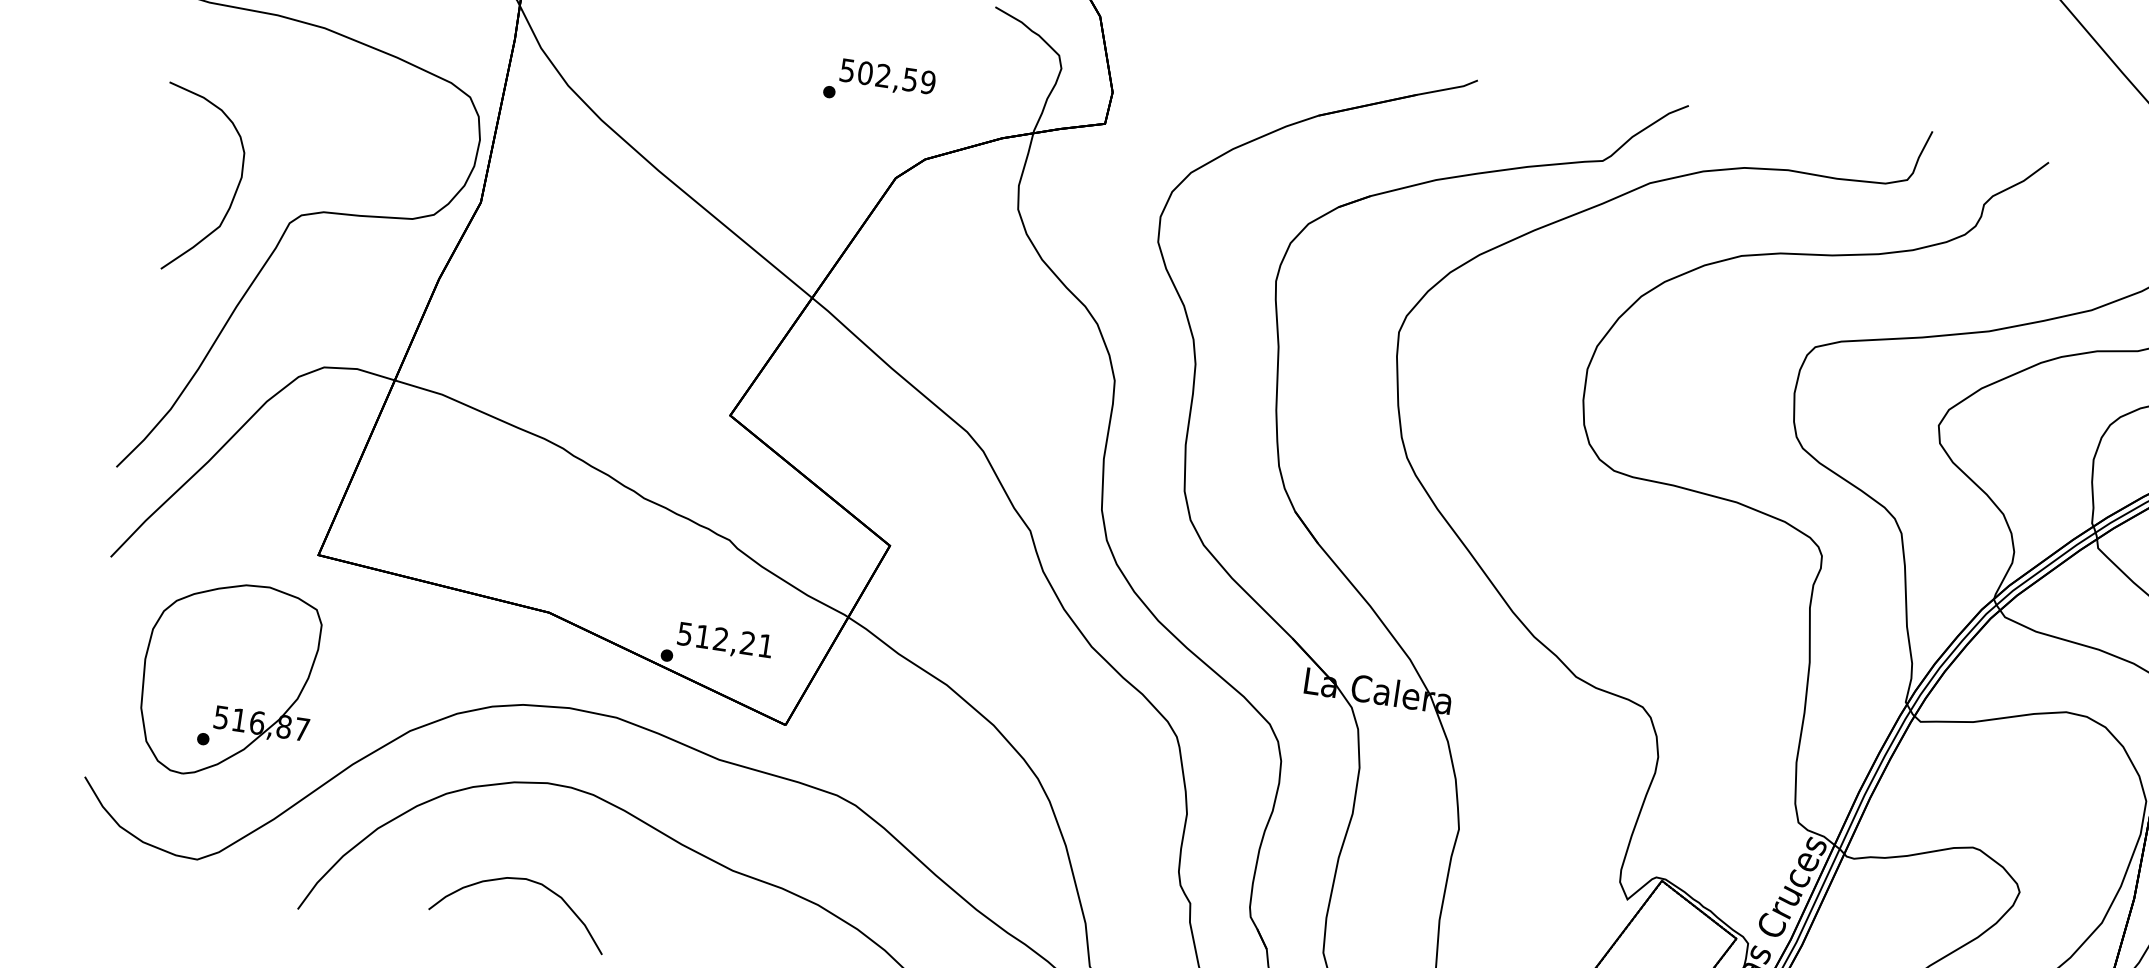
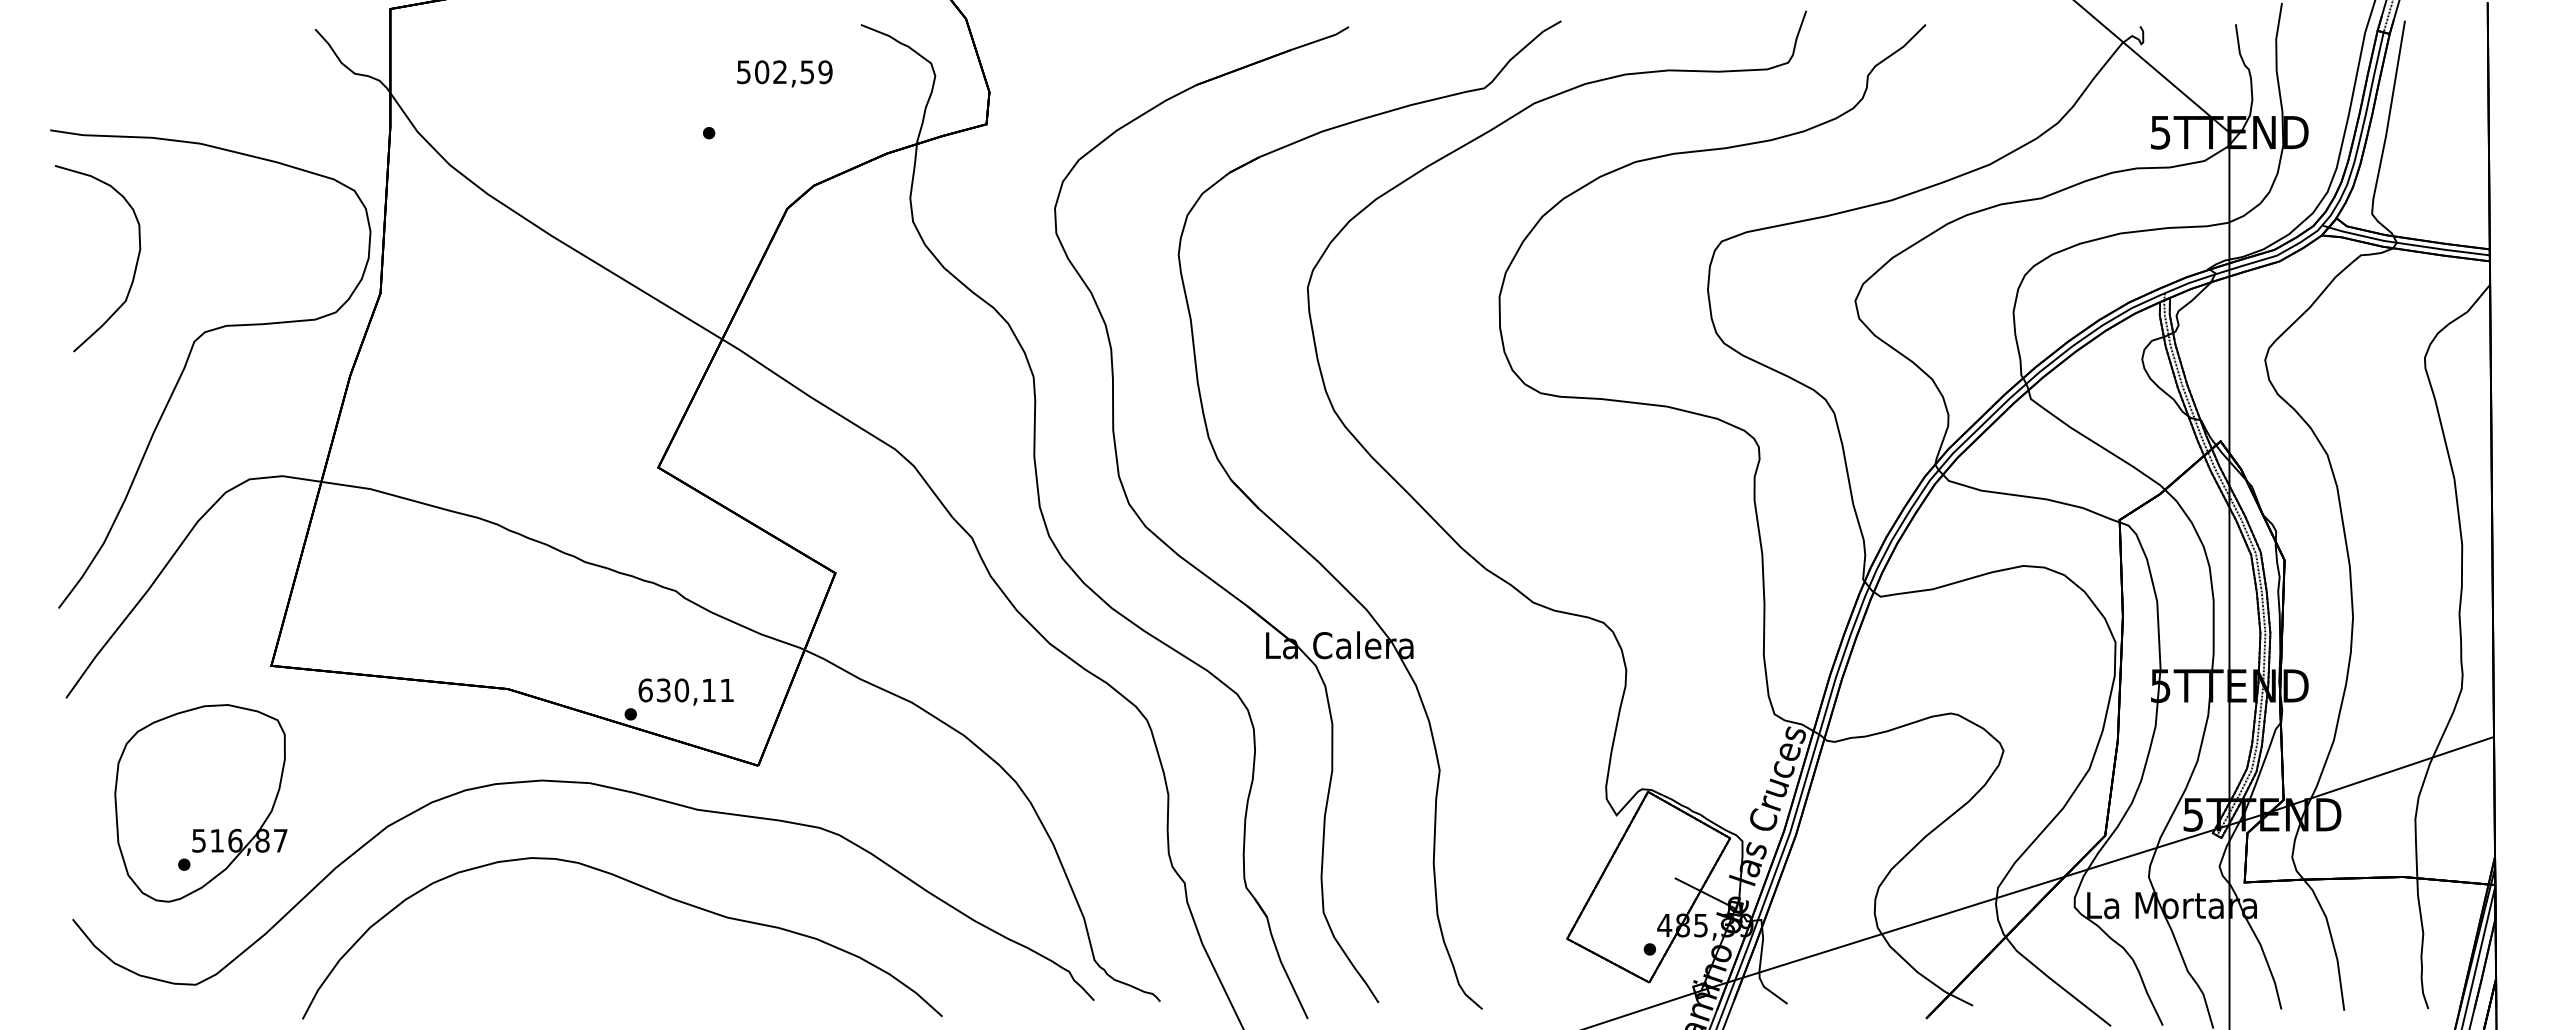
text: (887, 77) -> (784, 73), moved
curve: (234, 191) -> (135, 264), moved
text: (715, 638) -> (676, 690), 512,21 -> 630,11
curve: (522, 880) -> (520, 957), removed

